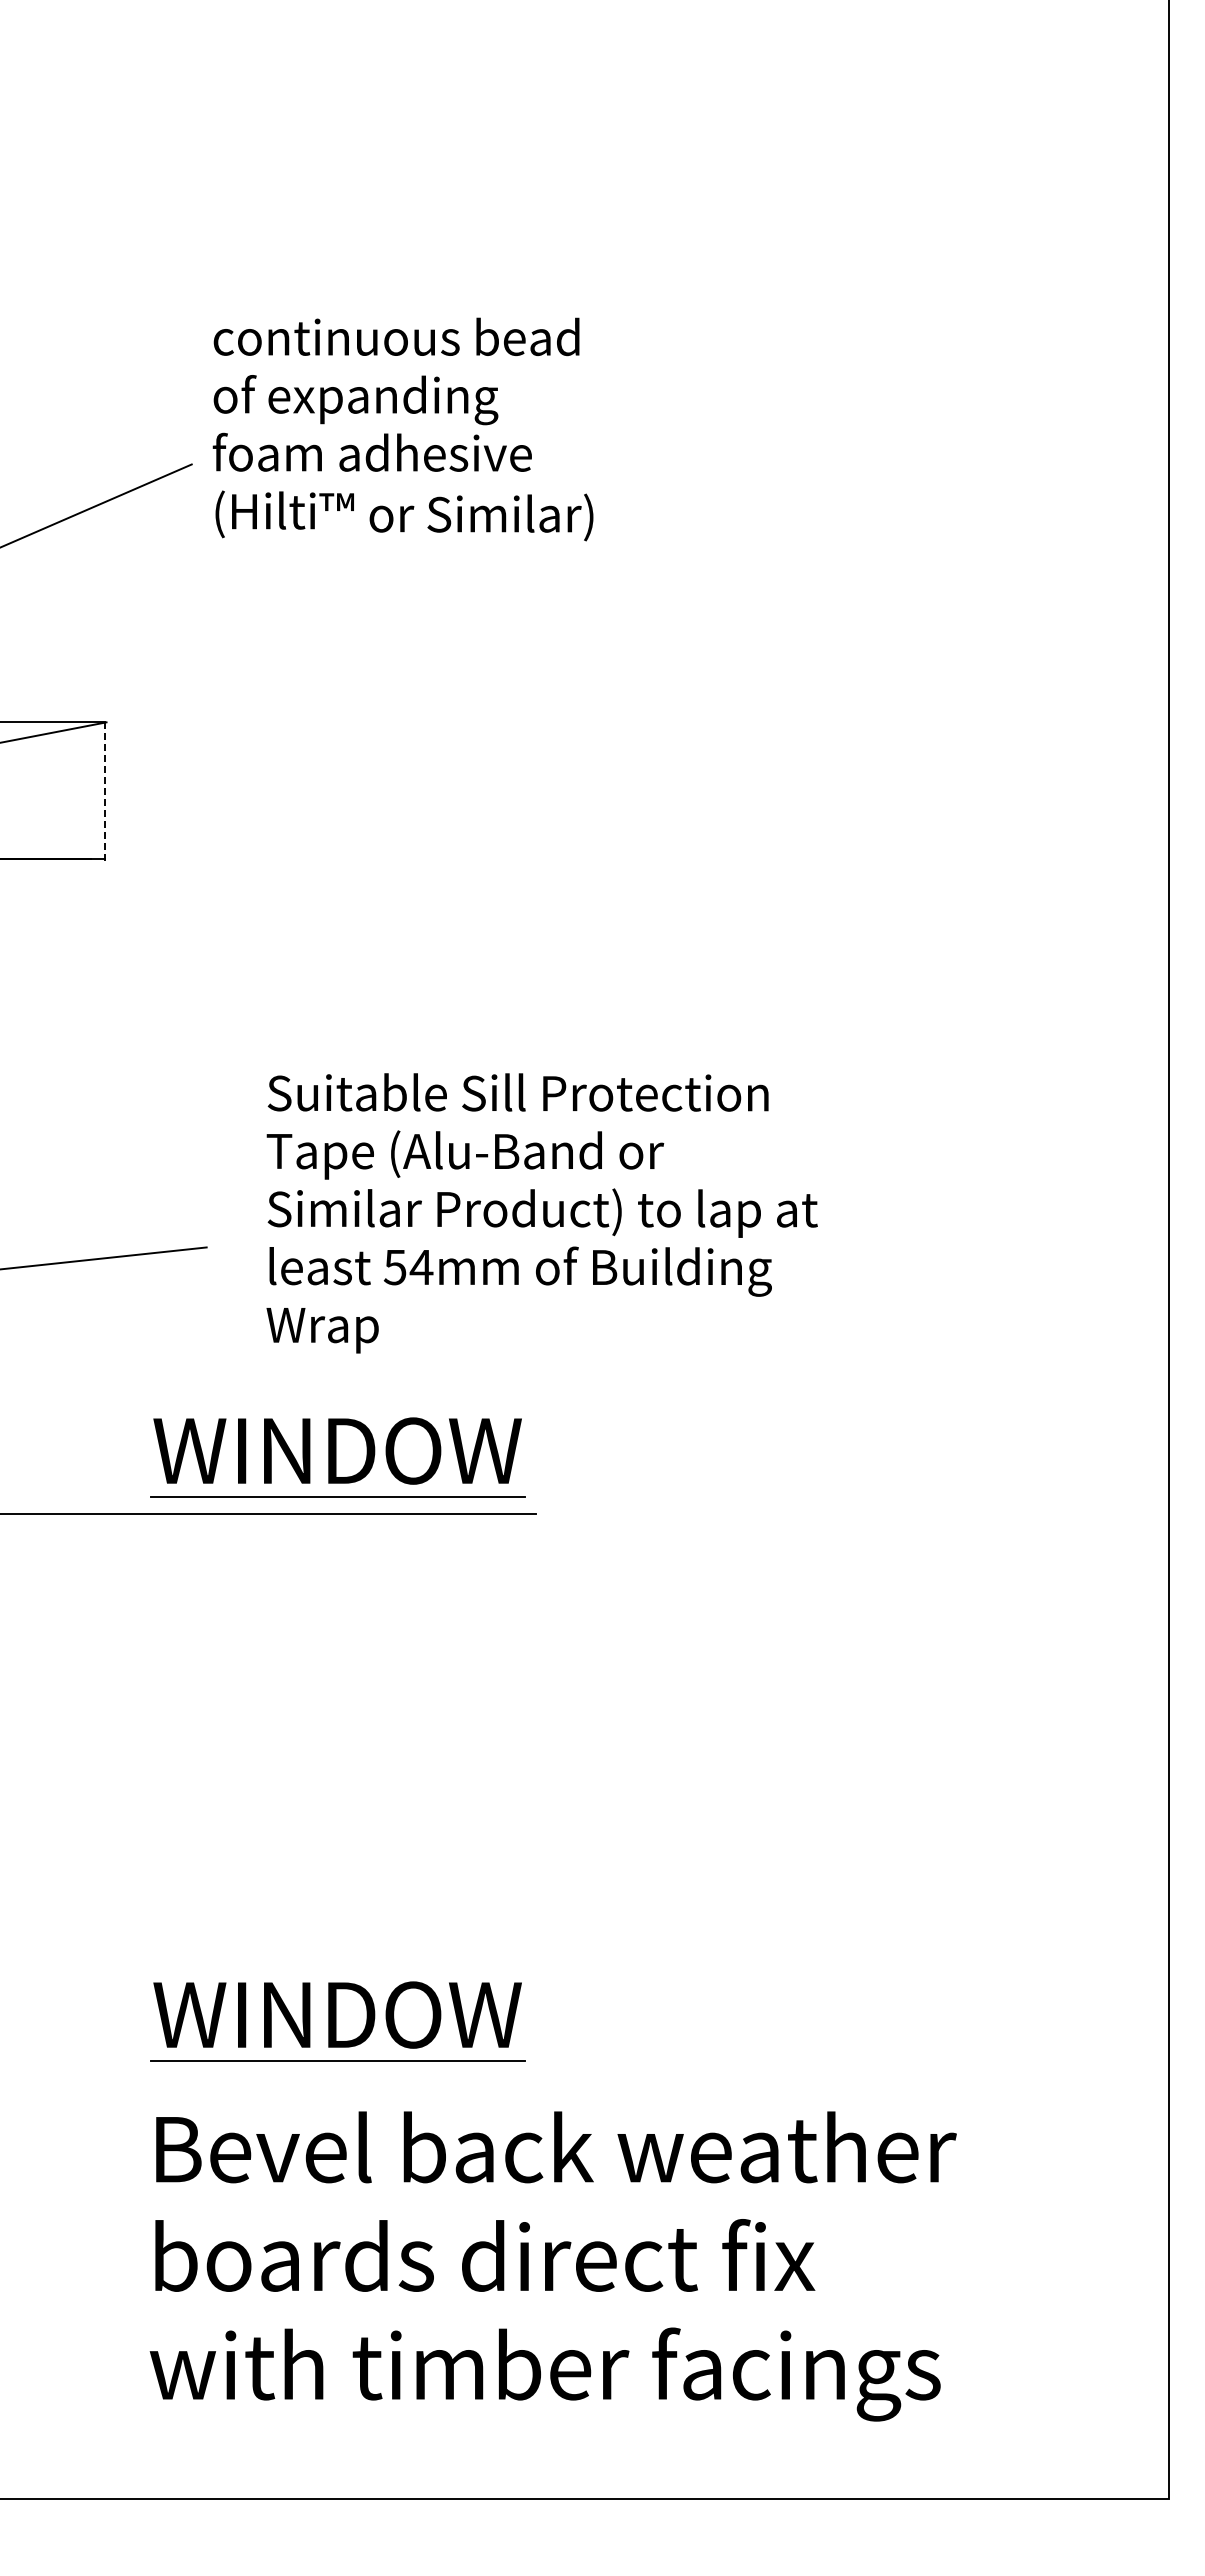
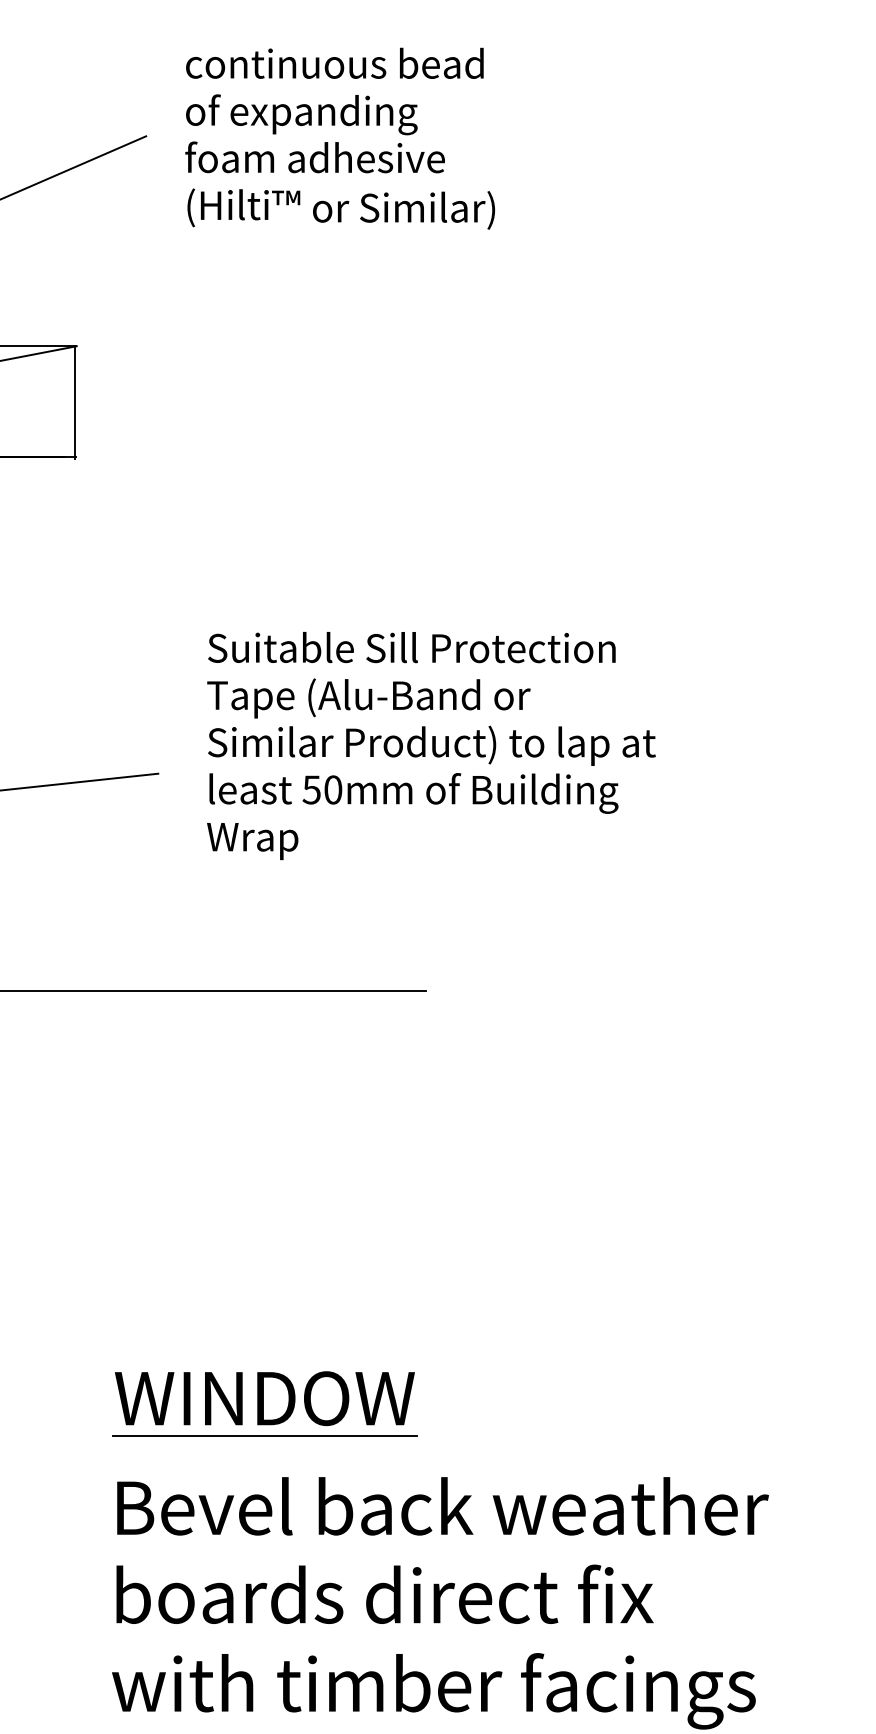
text: (402, 429) -> (339, 138), moved
line: (104, 791) -> (75, 402), dashed -> solid
text: (421, 1267) -> (333, 790), 54mm -> 50mm
part: (337, 1457) -> (264, 944), removed

